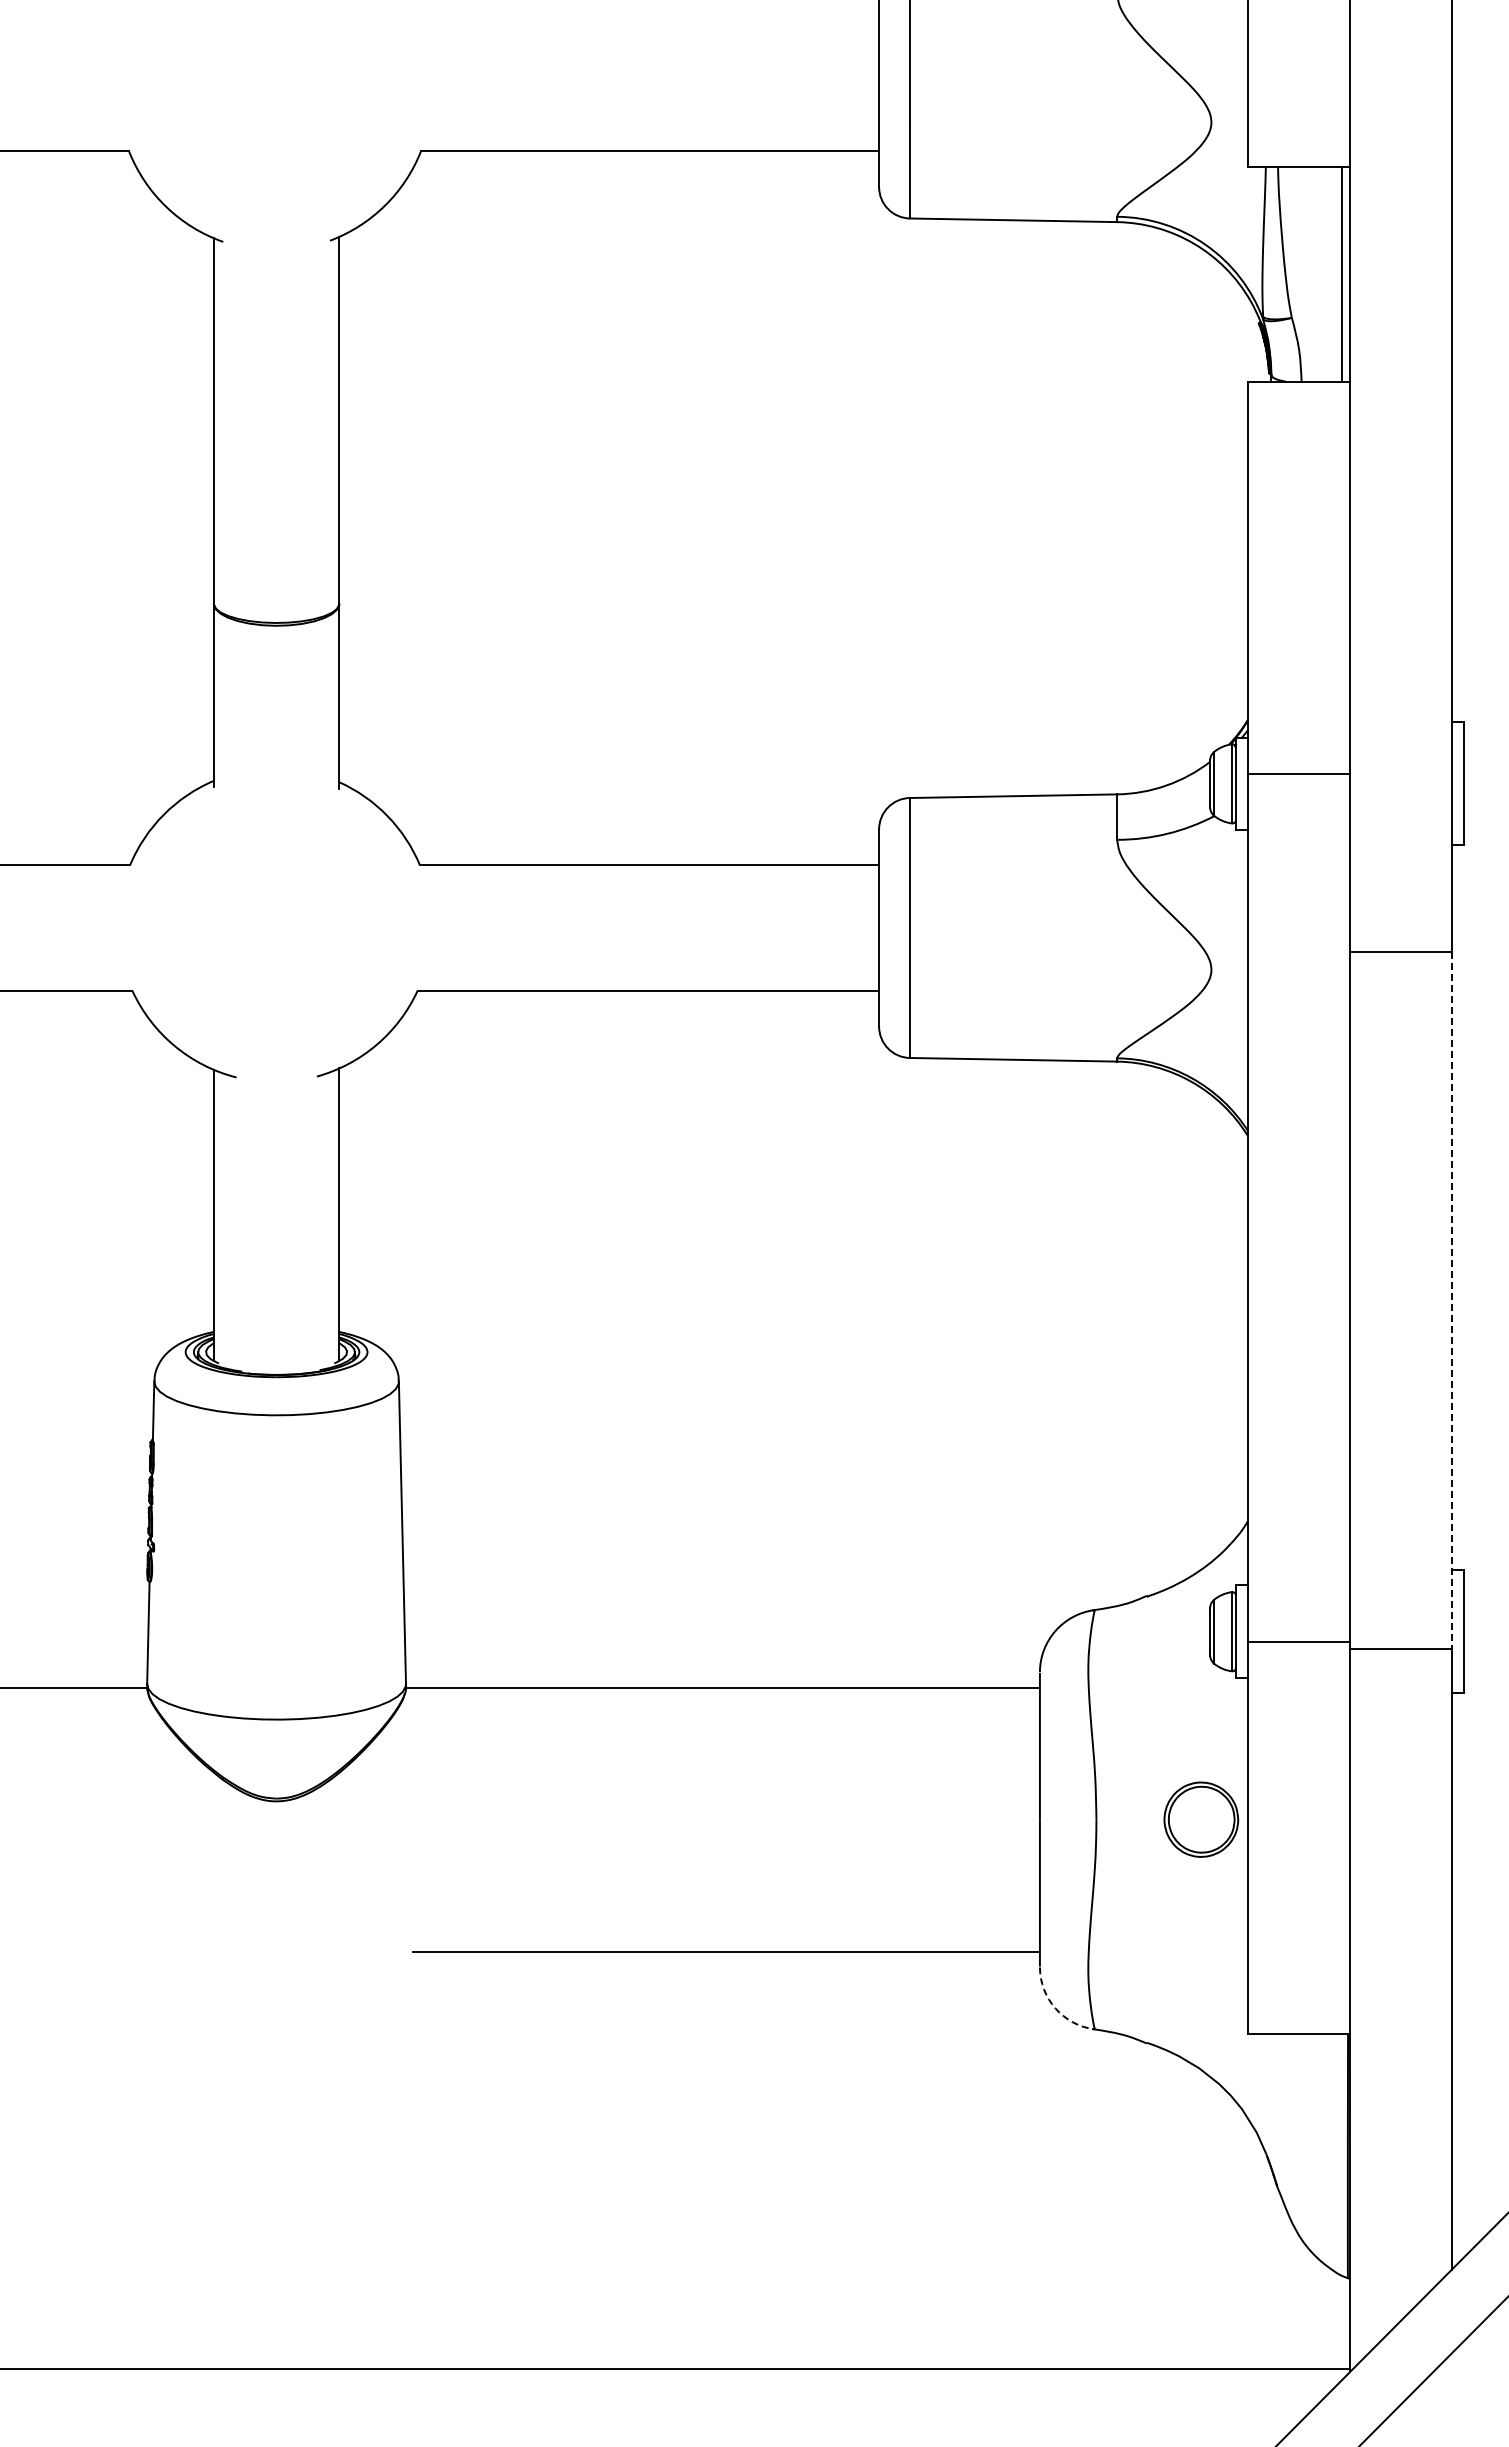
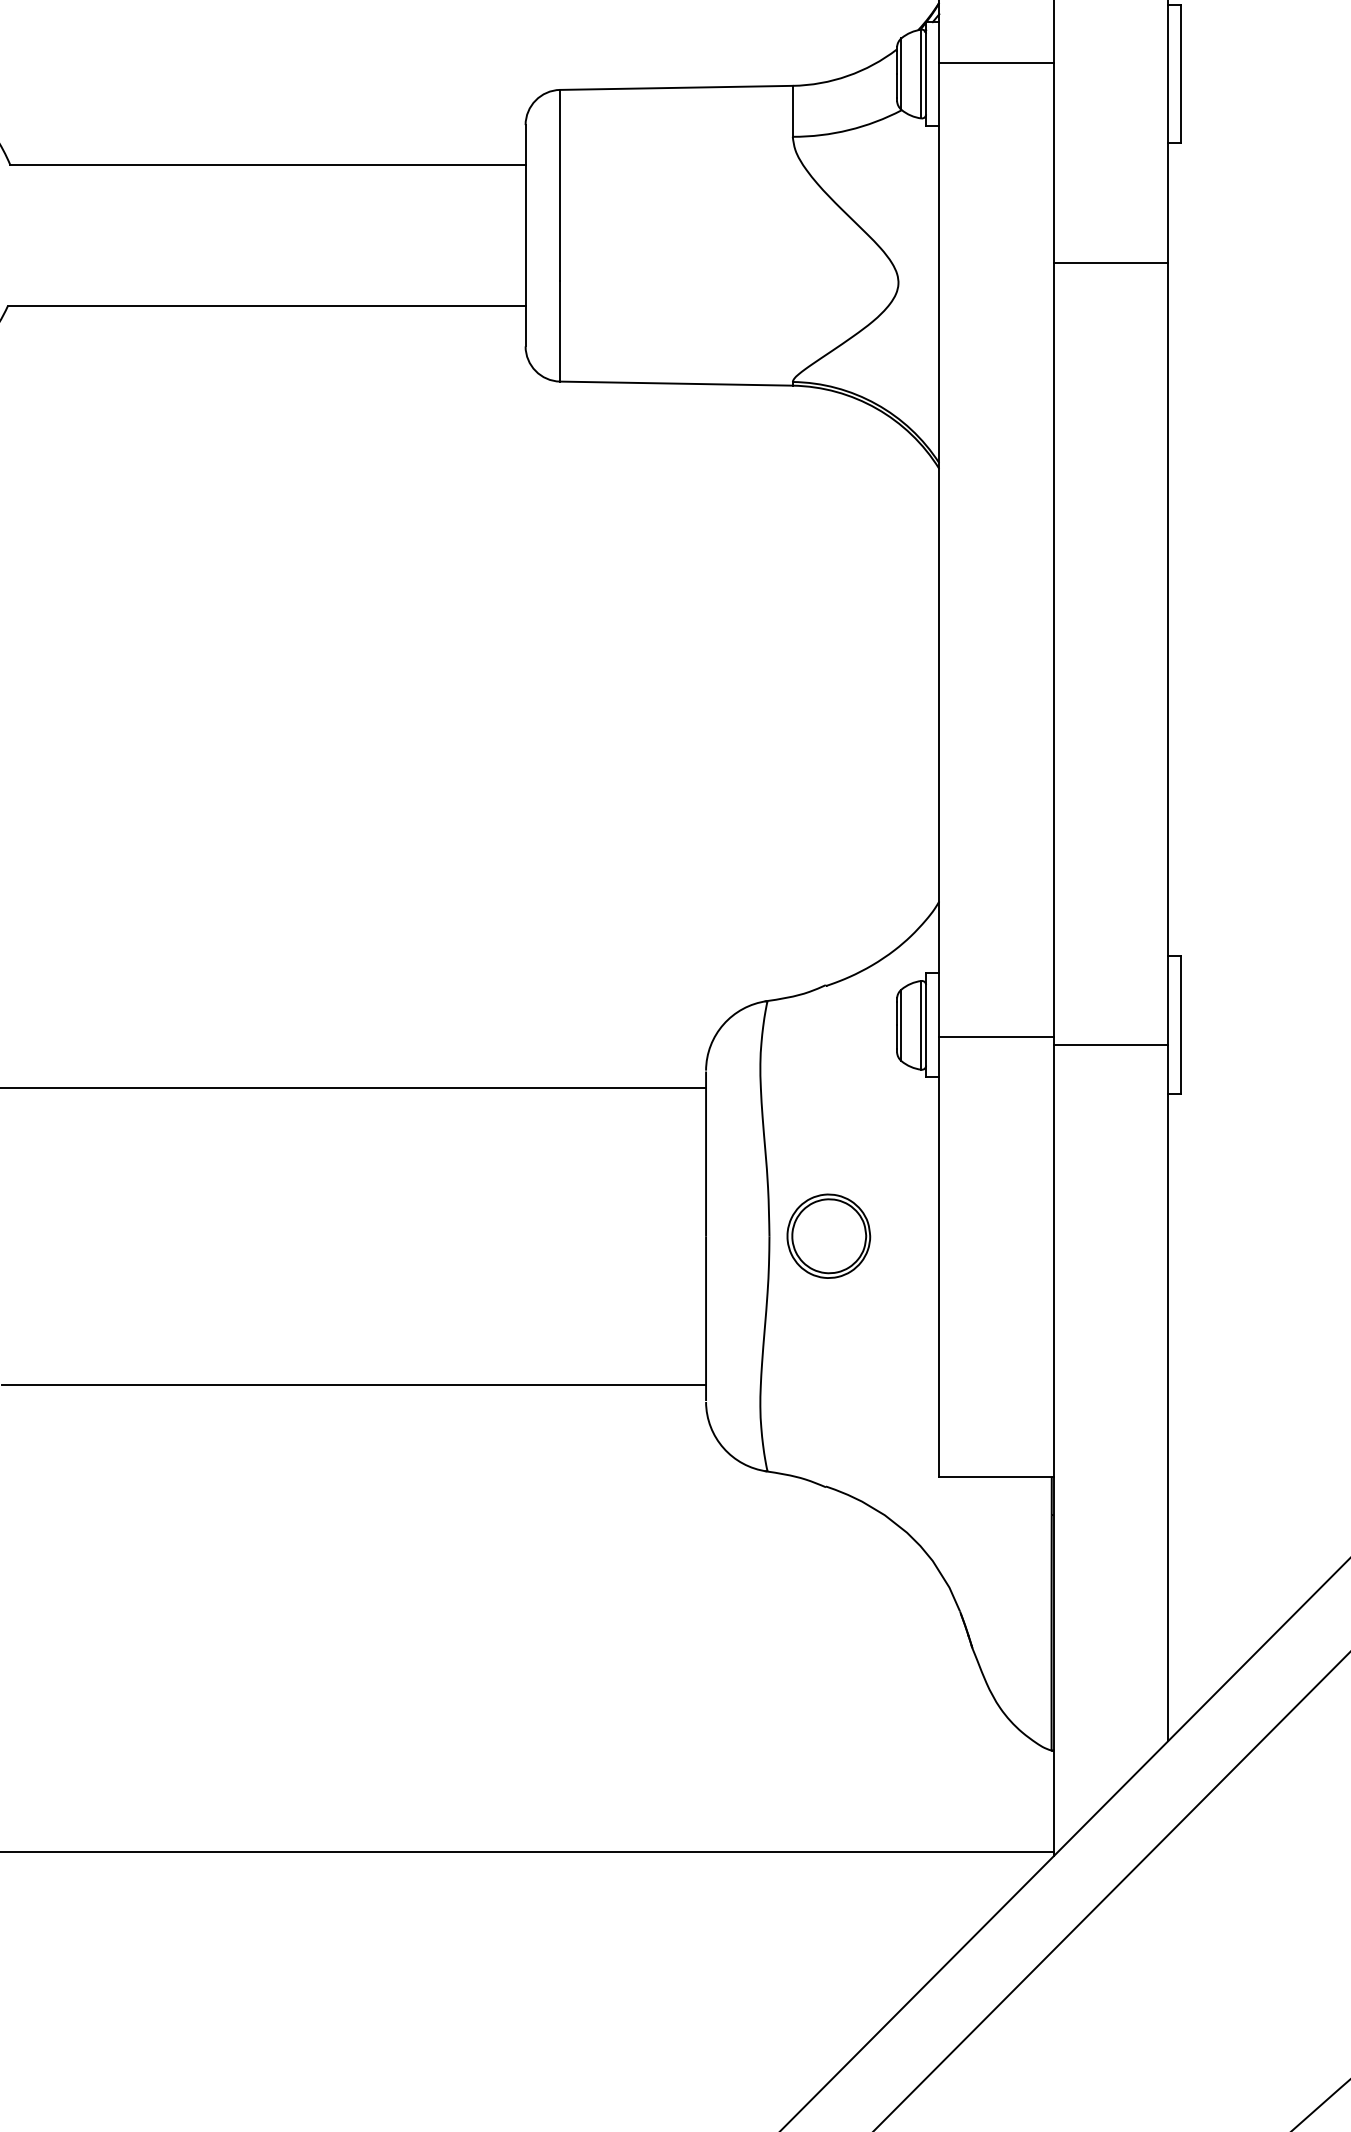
line: (1451, 1300) -> (1167, 653), dashed -> solid
part: (1201, 1819) -> (829, 1236), moved
arc: (1055, 2008) -> (723, 1448), dashed -> solid

